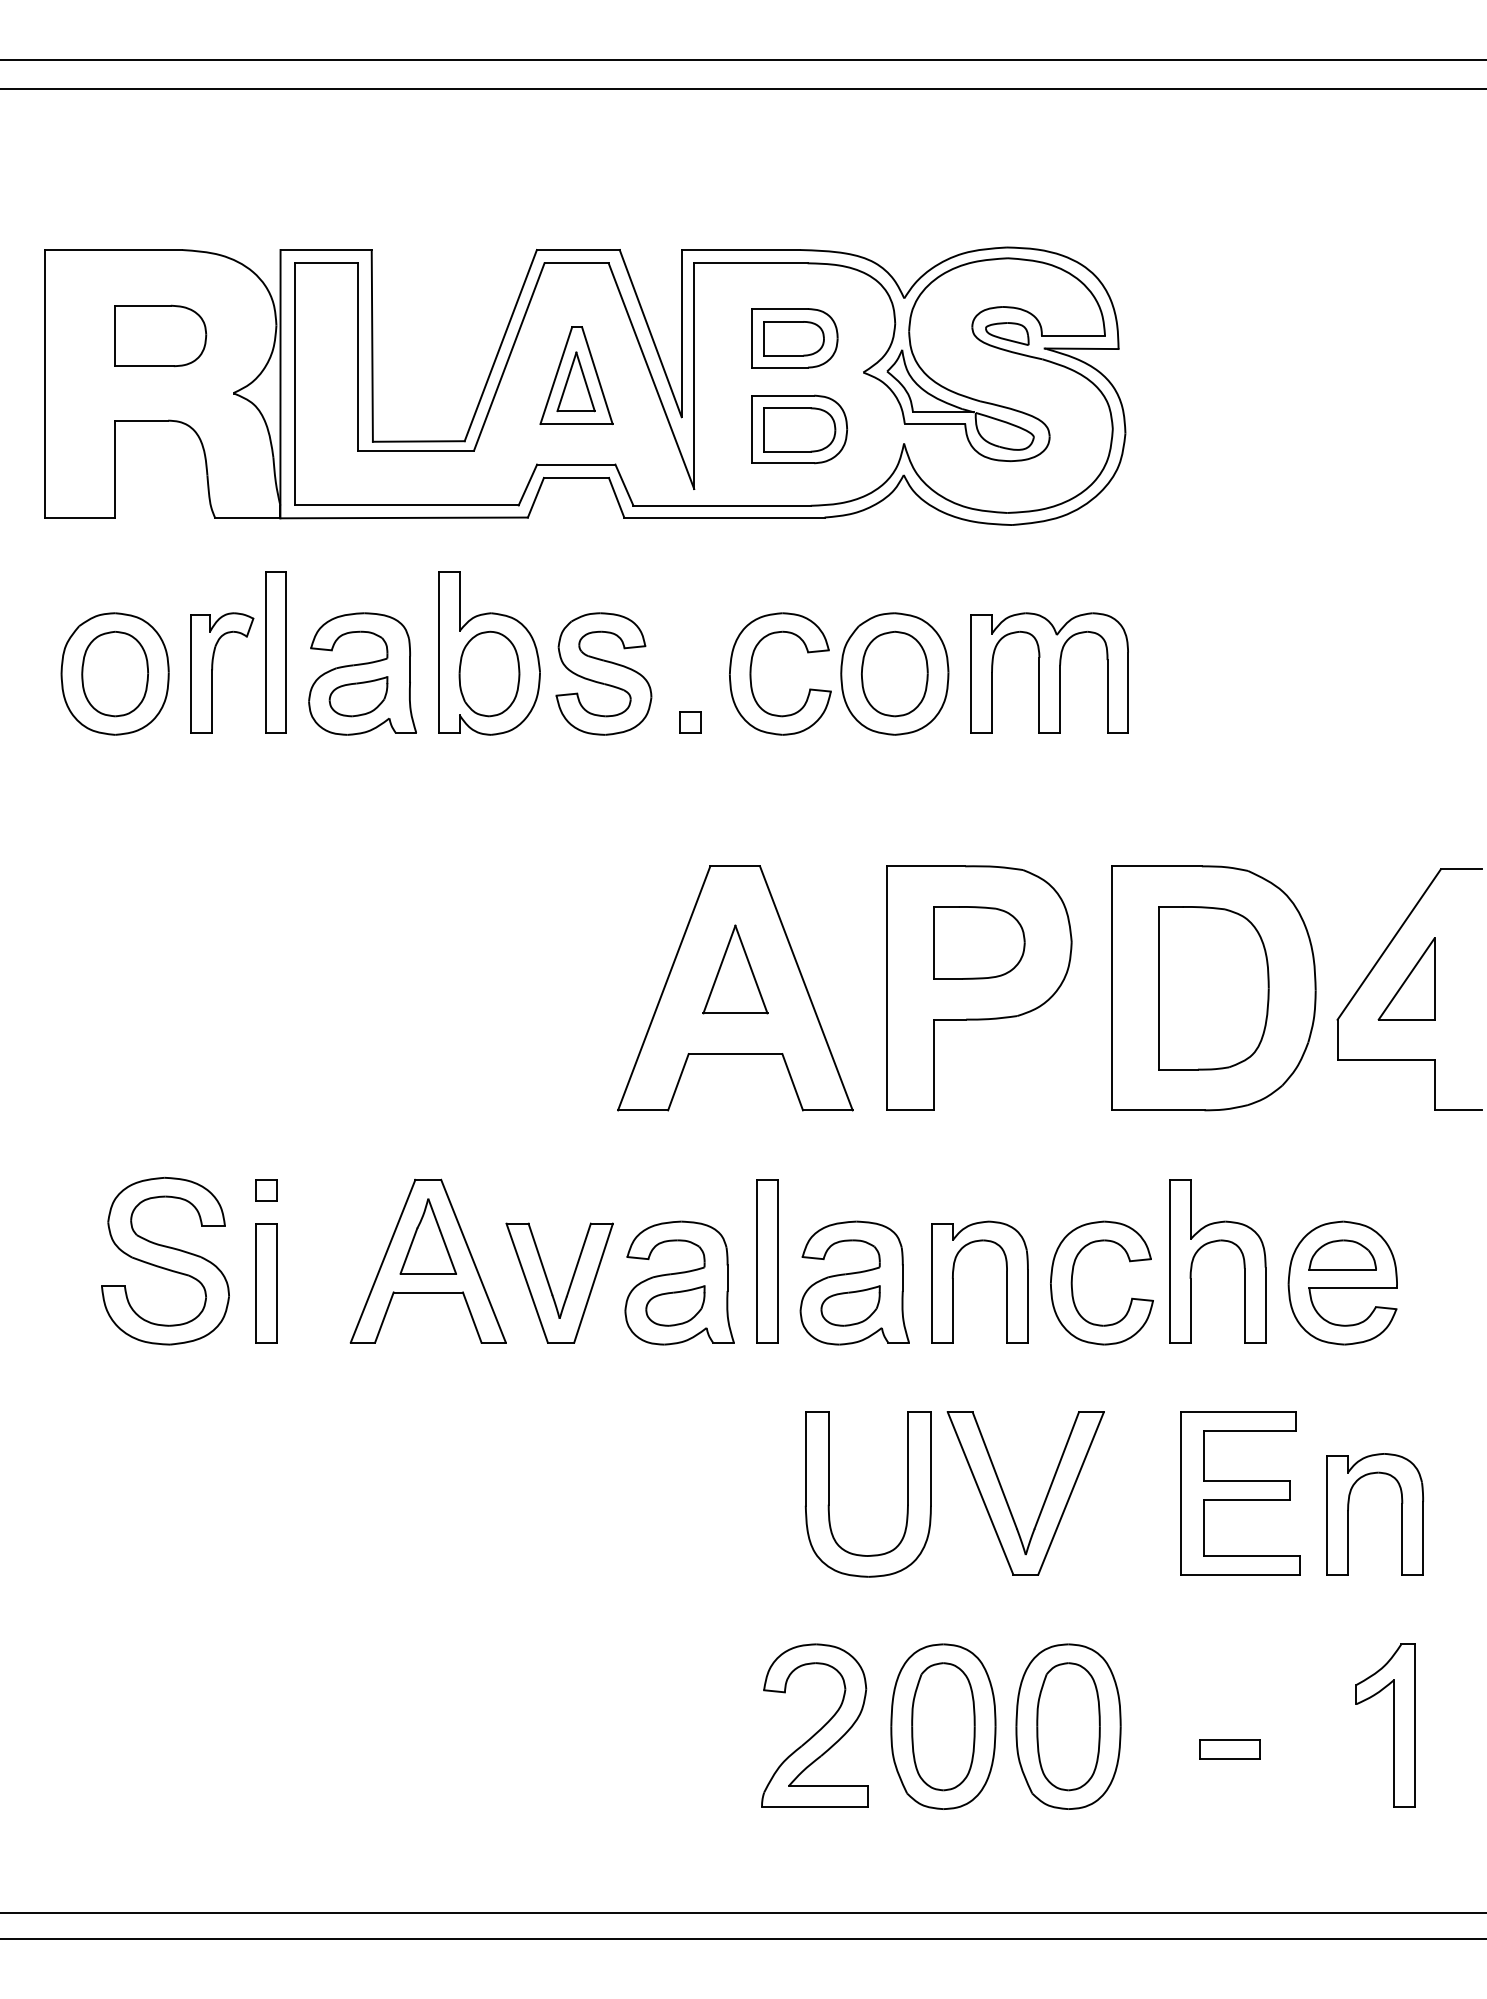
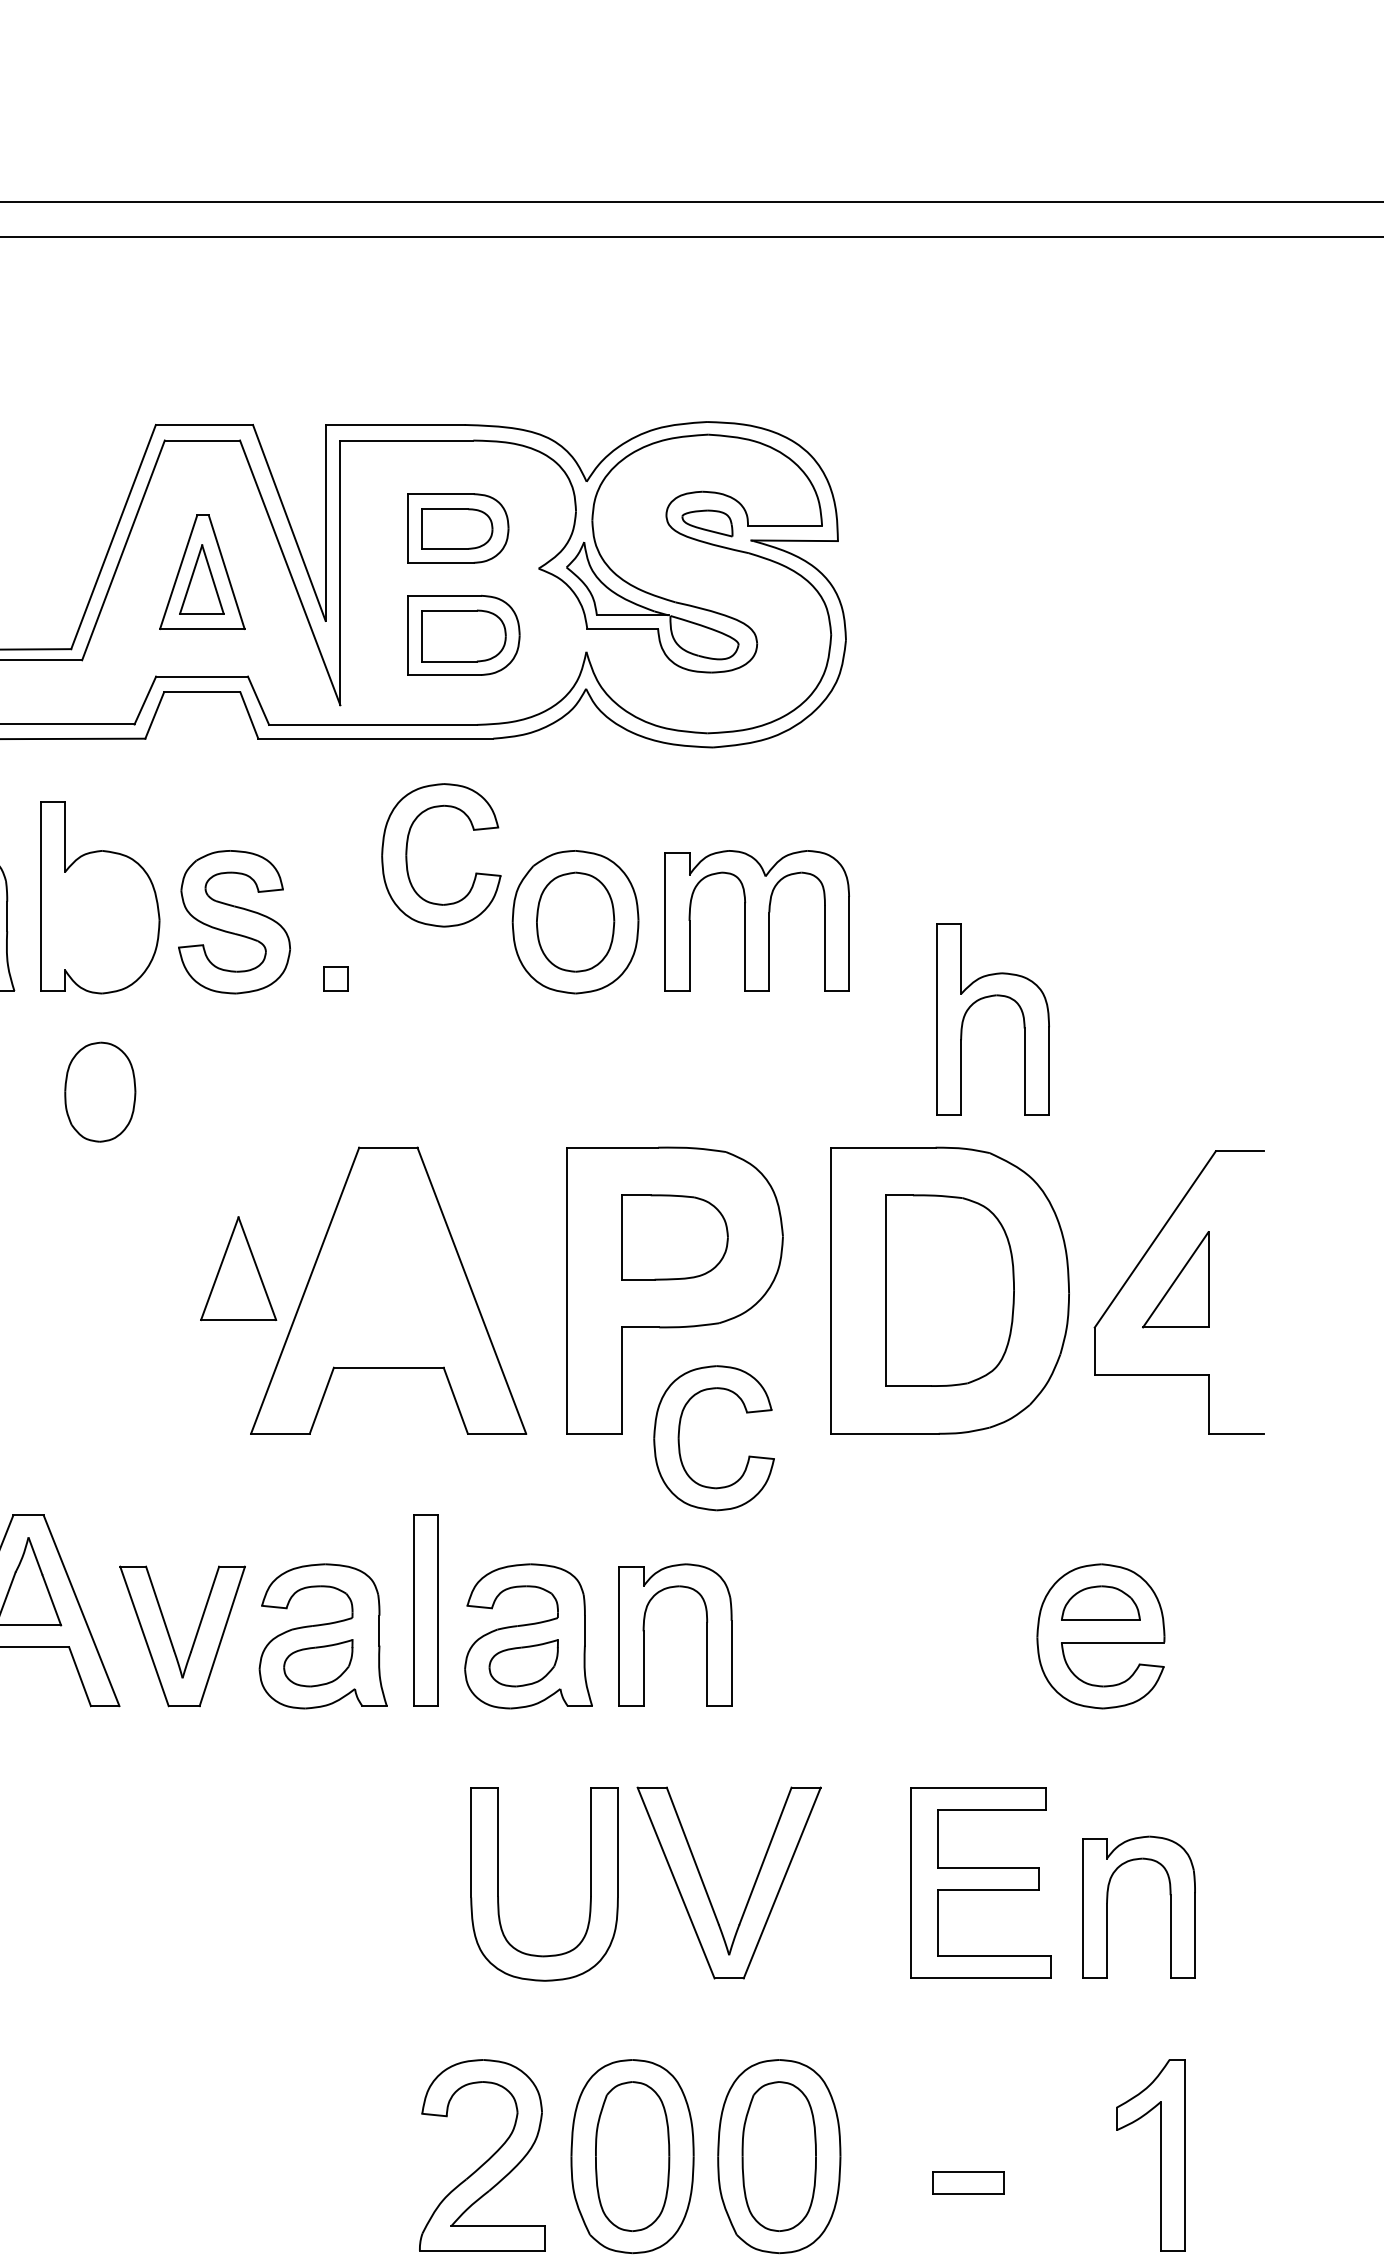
part: (489, 673) -> (100, 1091), moved
part: (751, 673) -> (407, 854), moved
part: (735, 969) -> (238, 1268), moved
part: (1215, 1242) -> (990, 997), moved
part: (1072, 1282) -> (679, 1437), moved

